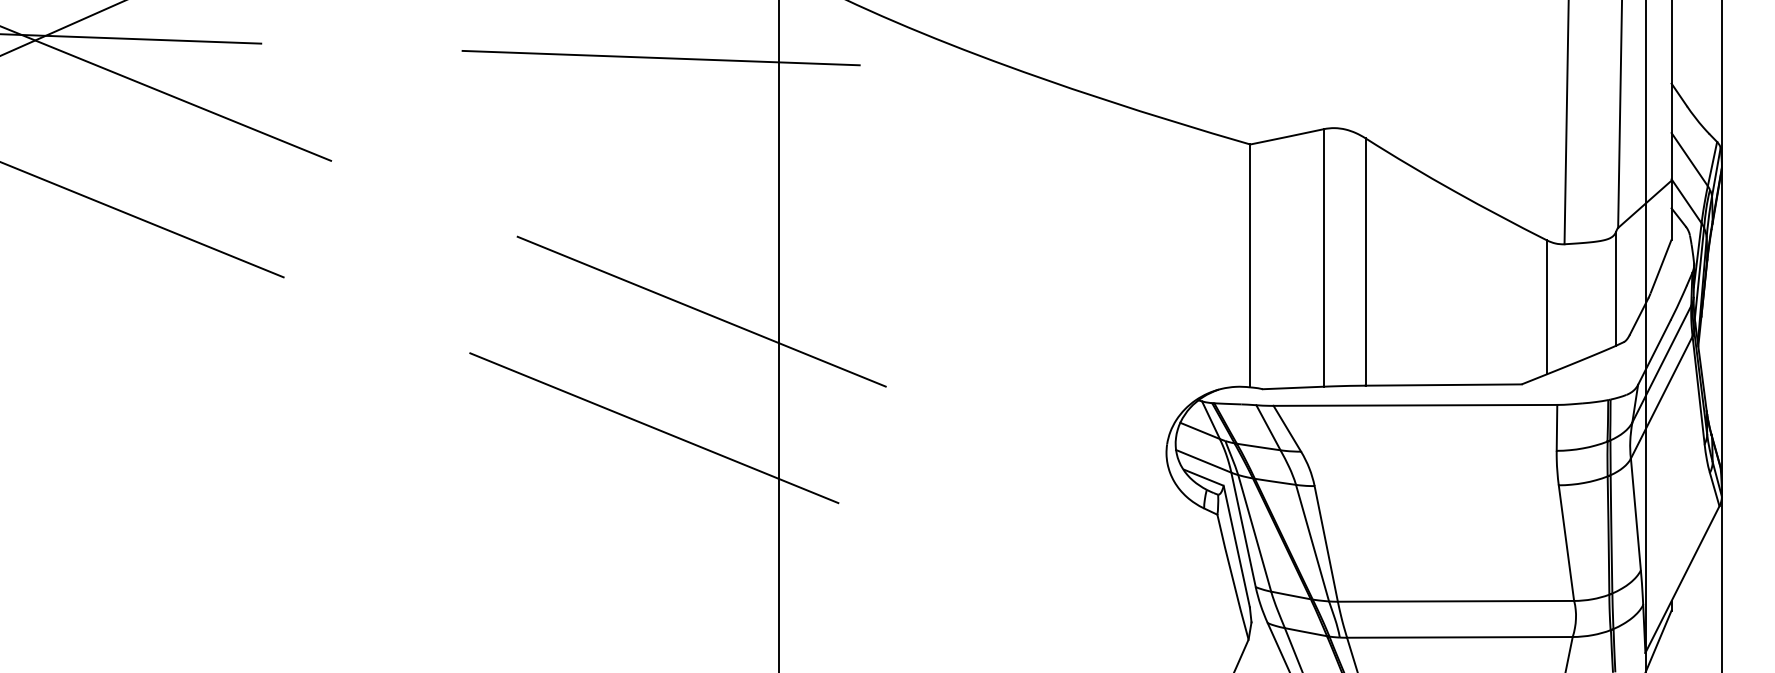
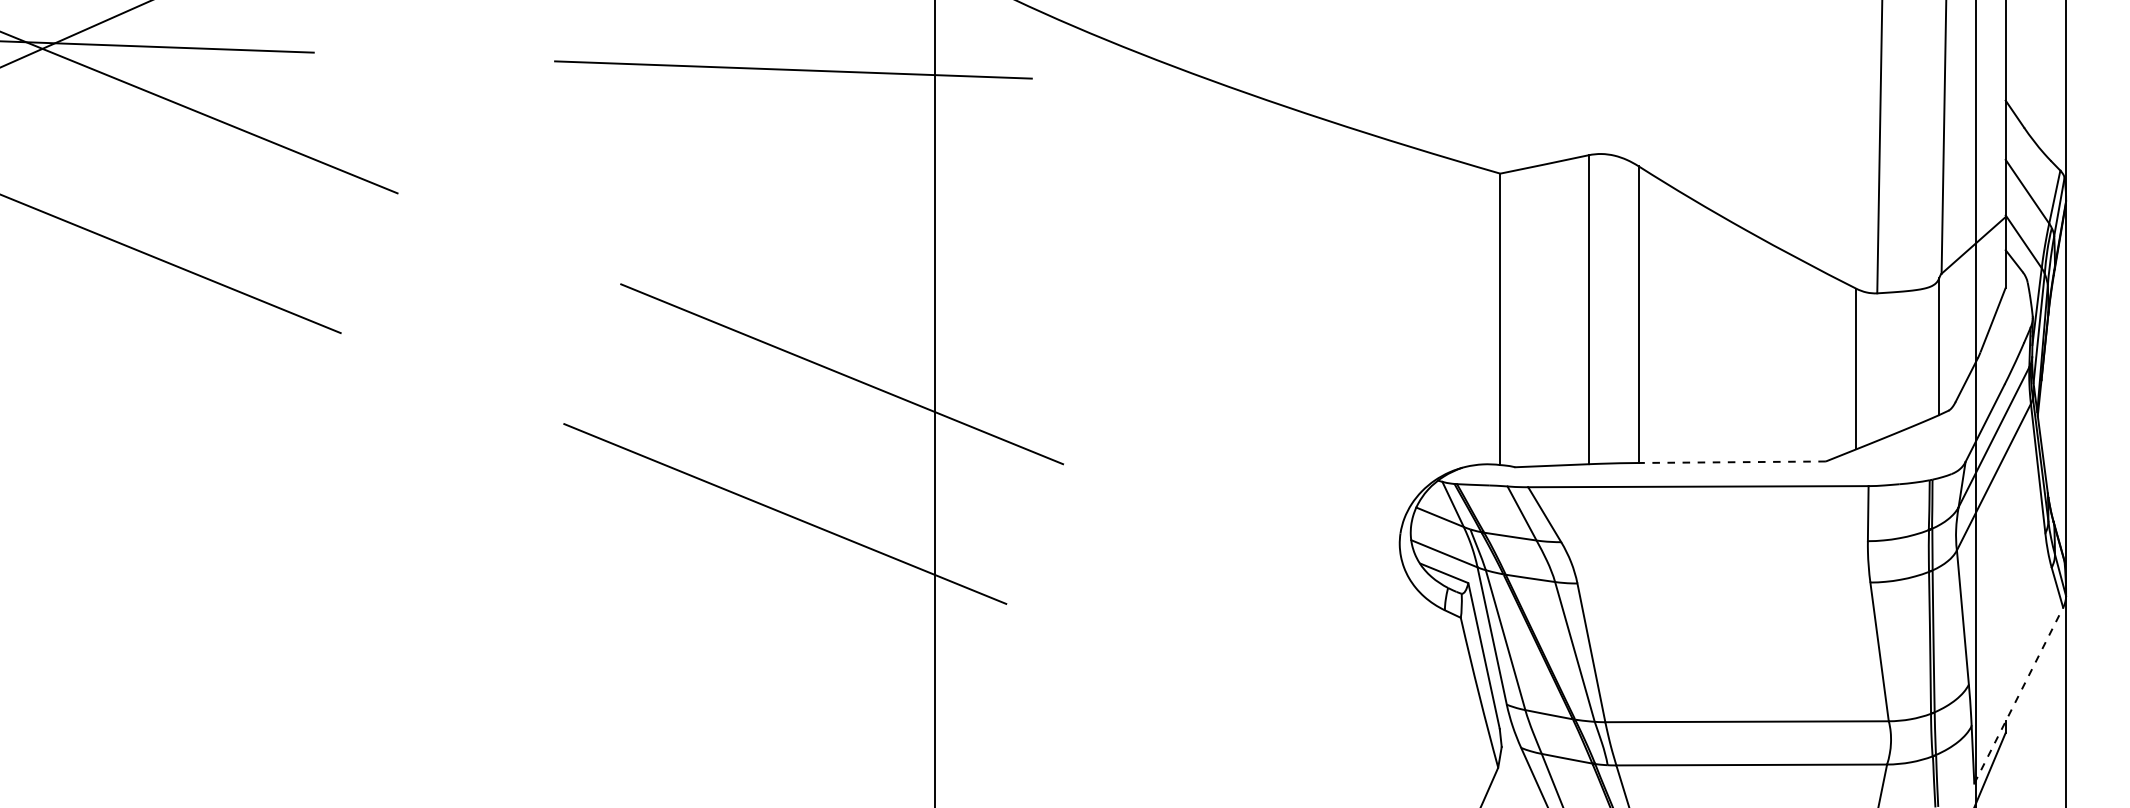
line: (1443, 385) -> (1732, 462), solid -> dashed
line: (1682, 579) -> (2018, 695), solid -> dashed

